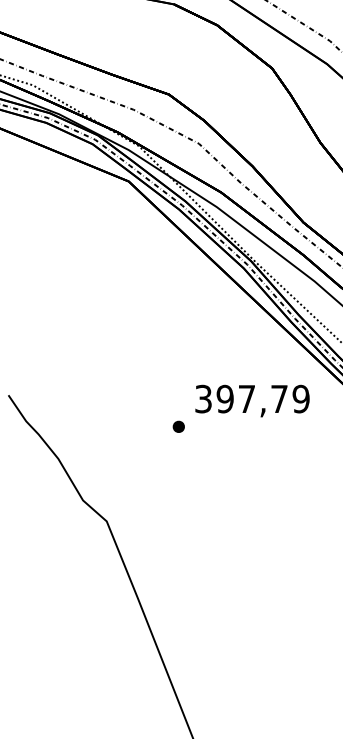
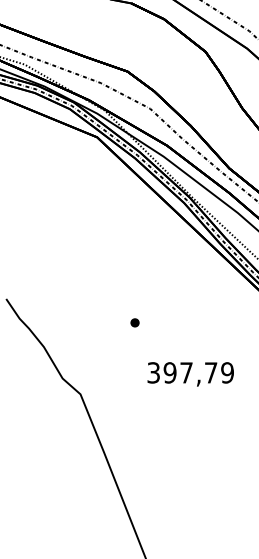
text: (252, 401) -> (190, 374), moved

